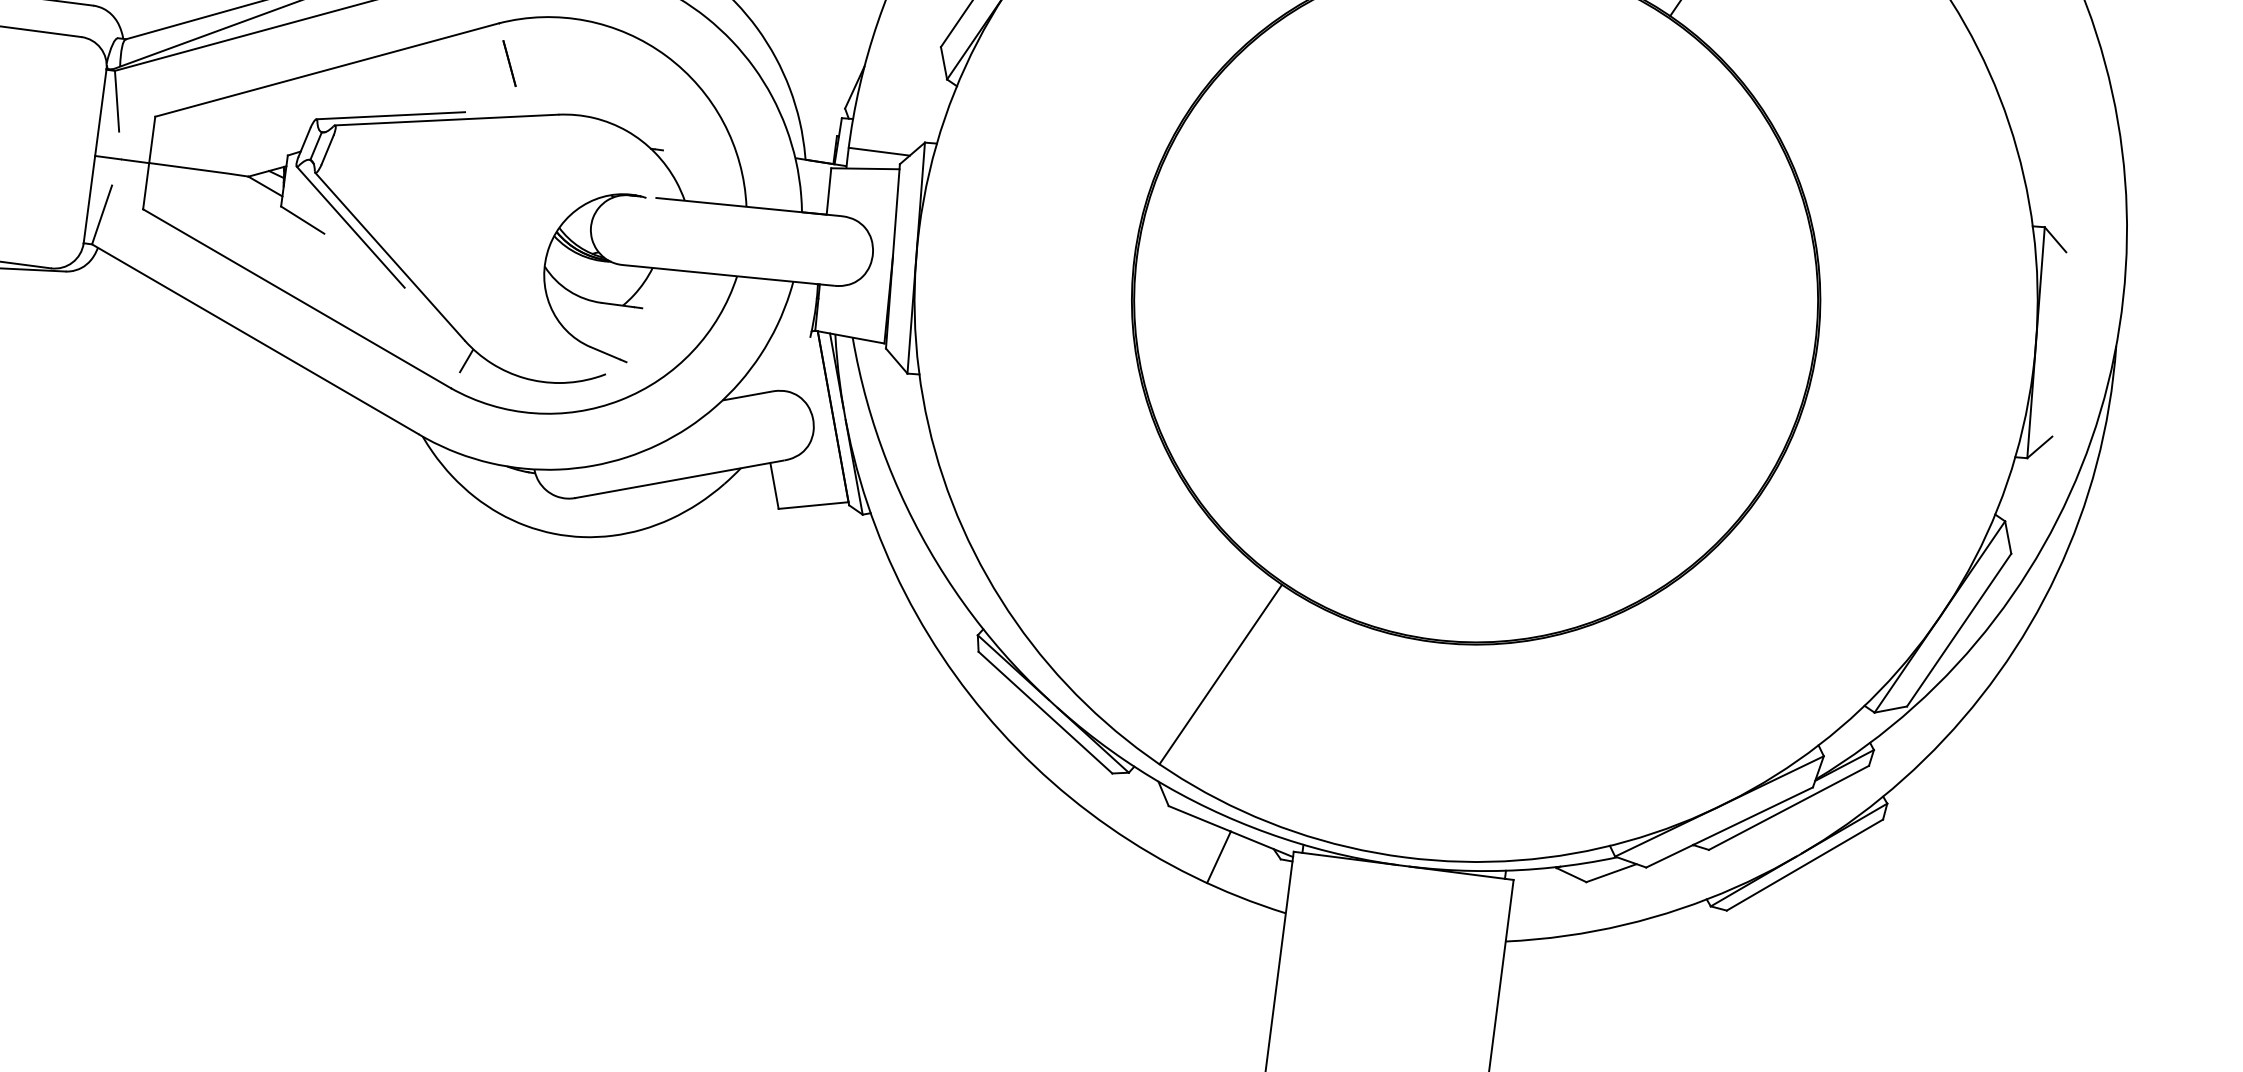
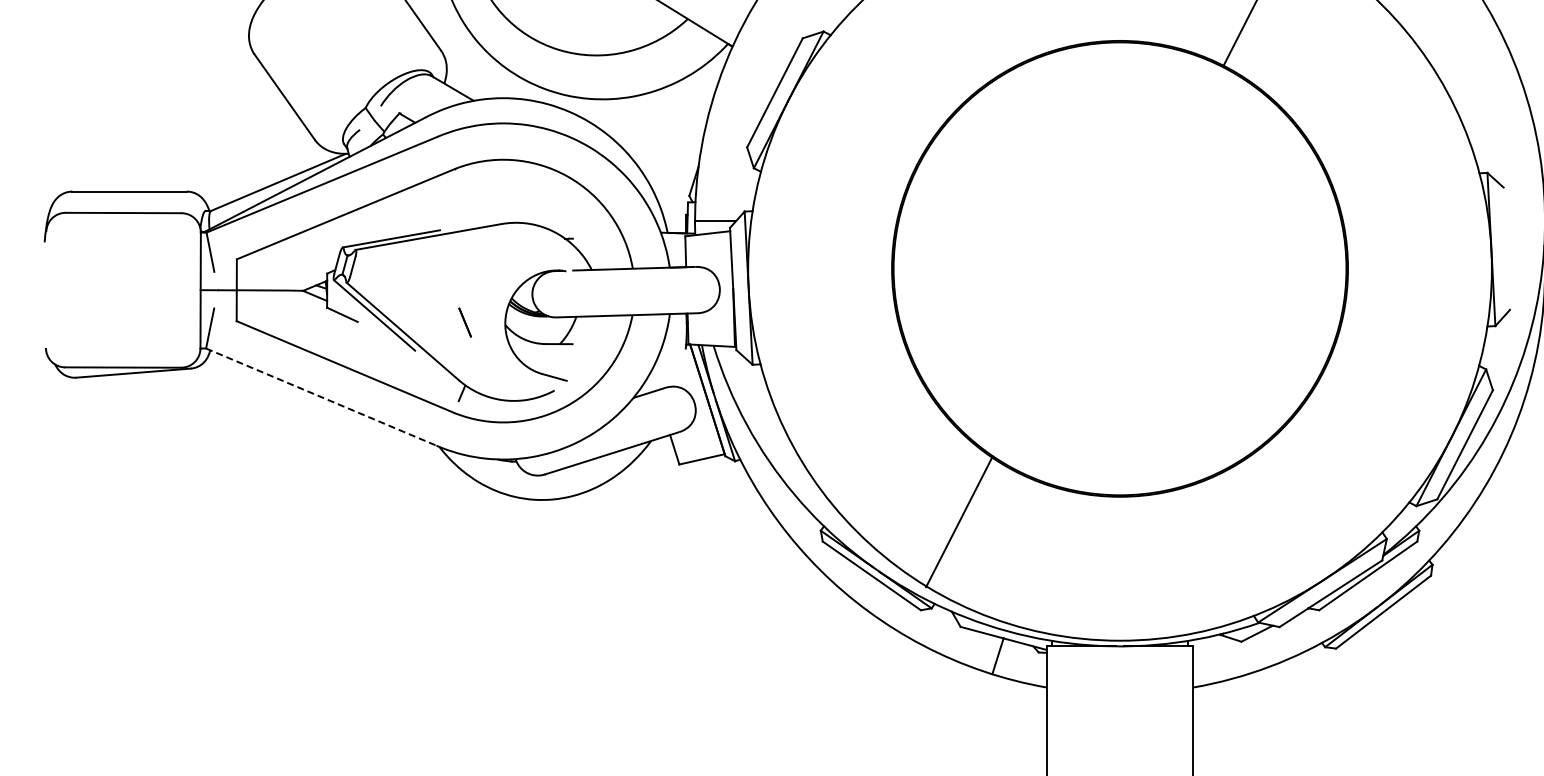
line: (508, 63) -> (464, 322), moved
line: (255, 339) -> (321, 397), solid -> dashed
line: (1220, 673) -> (958, 522), moved

